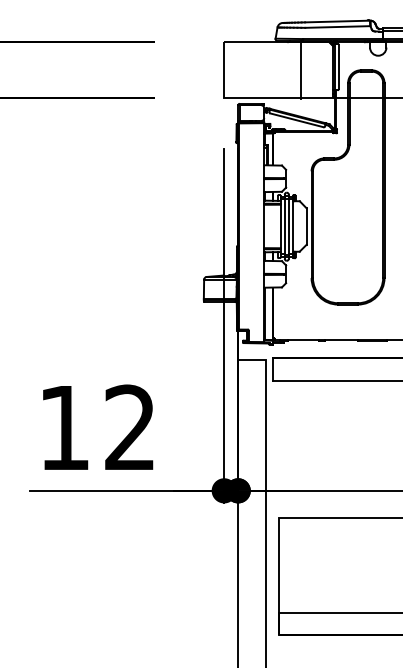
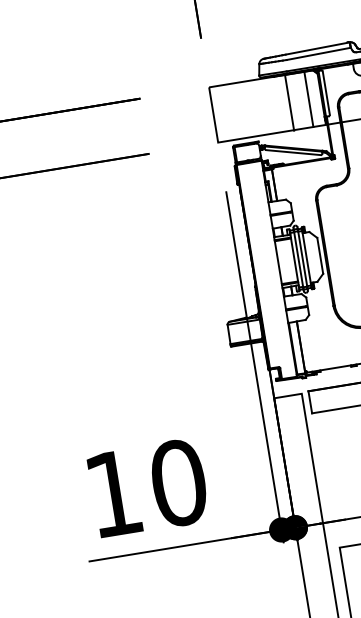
line: (320, 70) -> (308, 99), added
text: (130, 427) -> (178, 482), 12 -> 10

